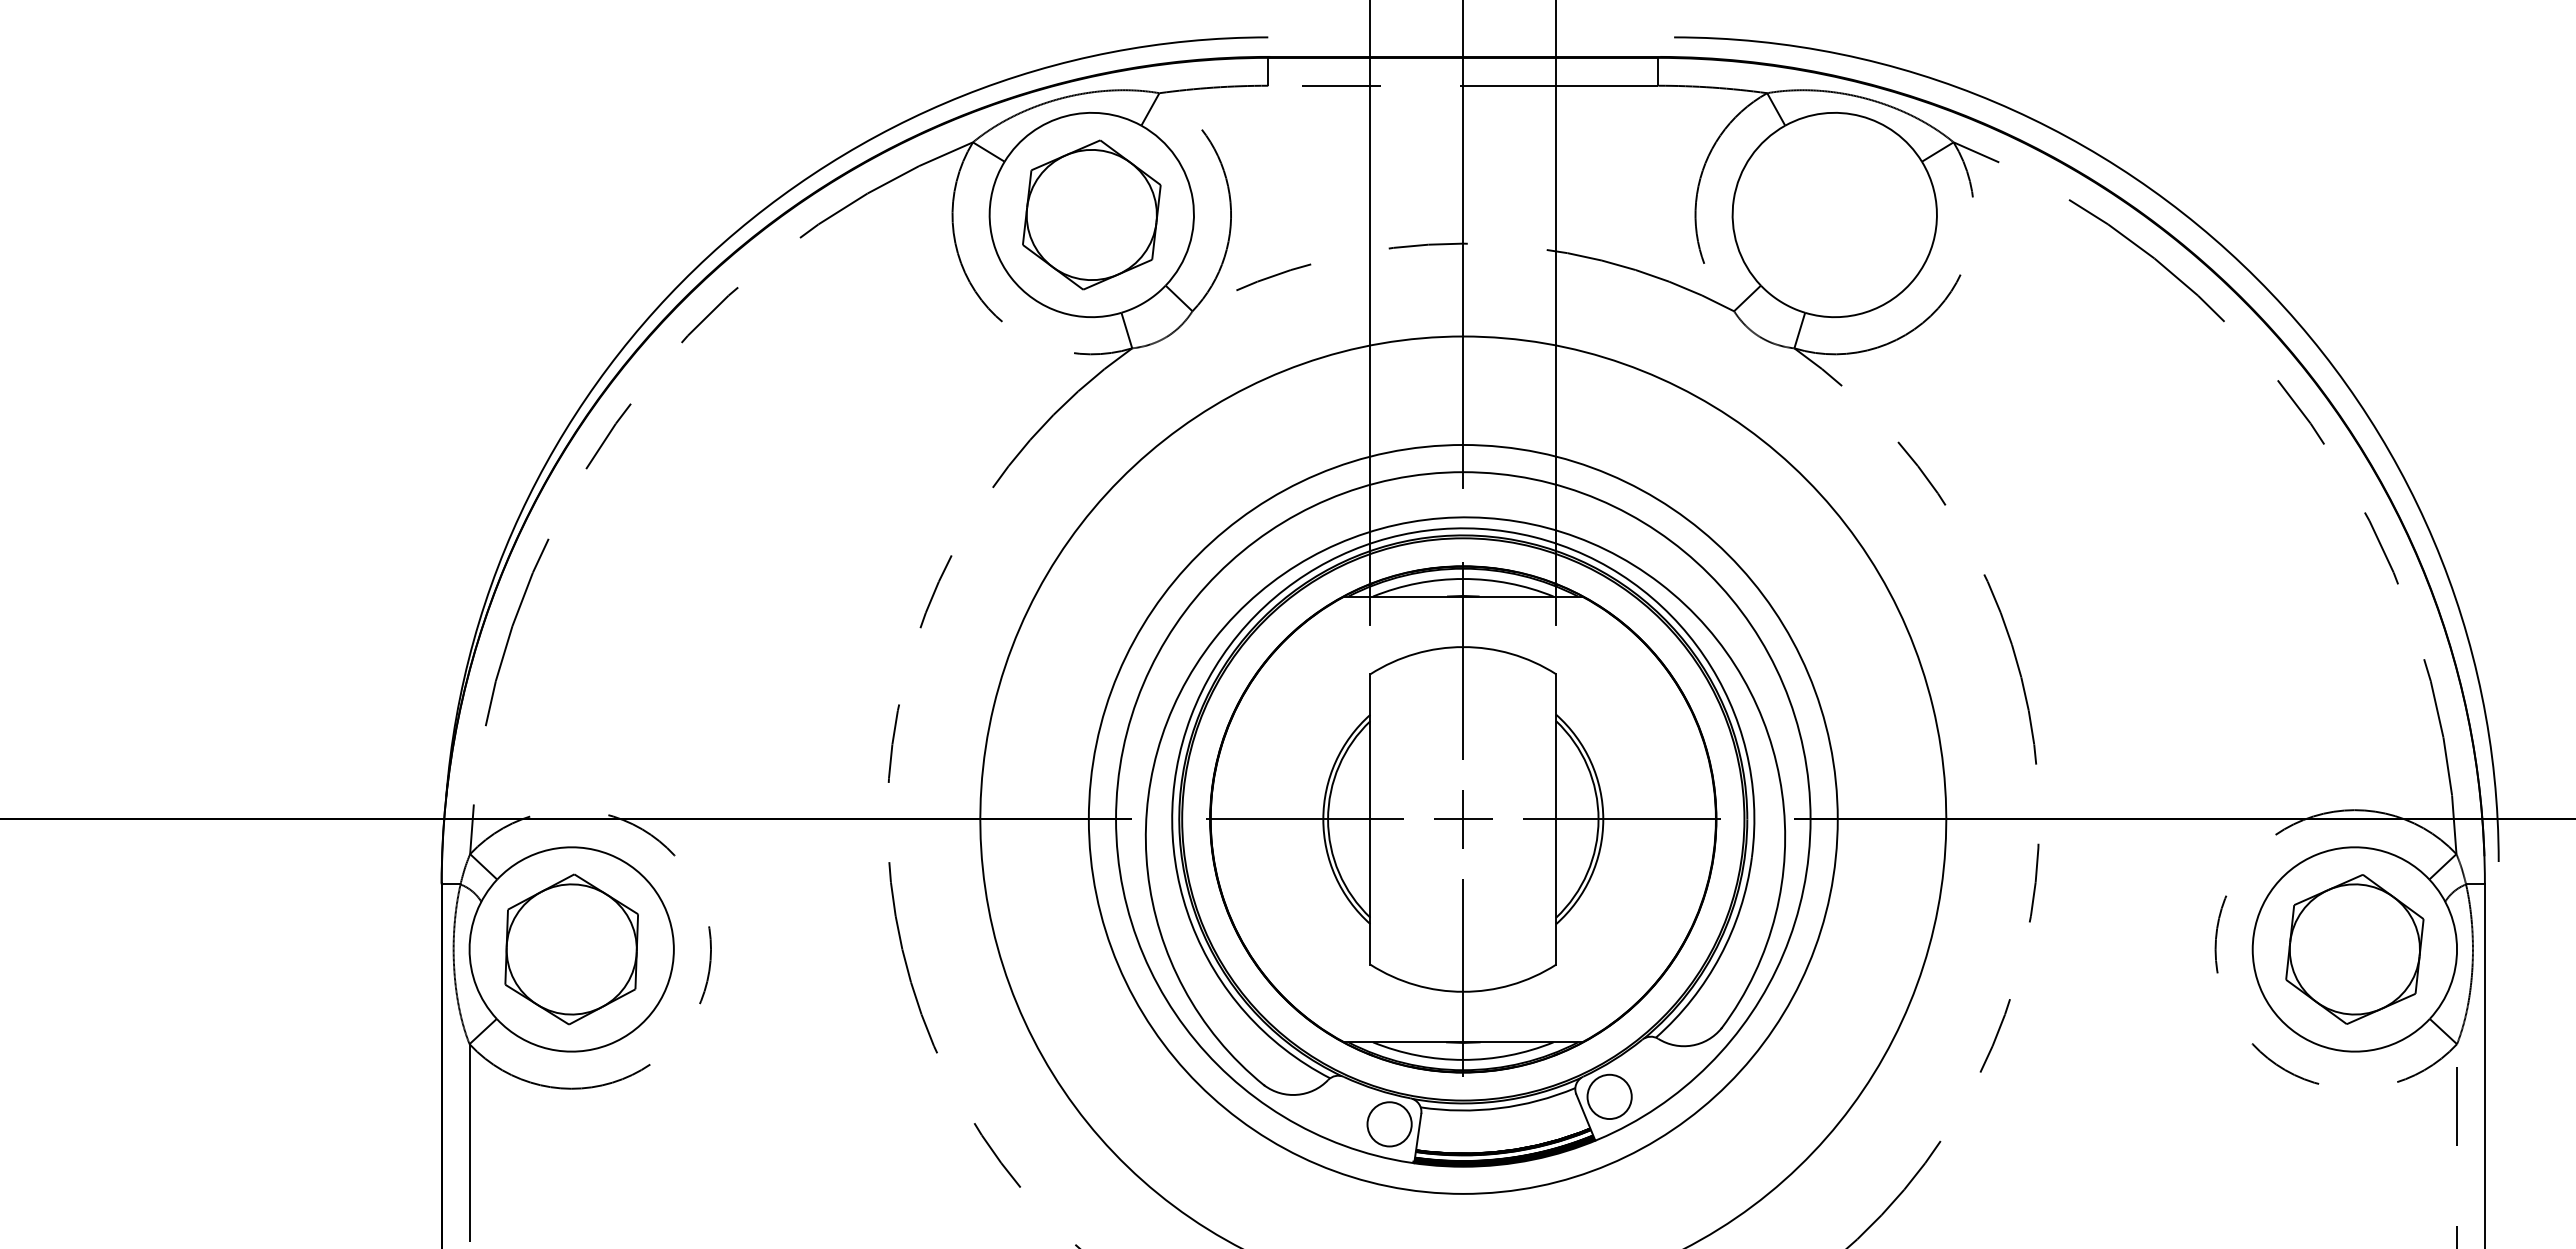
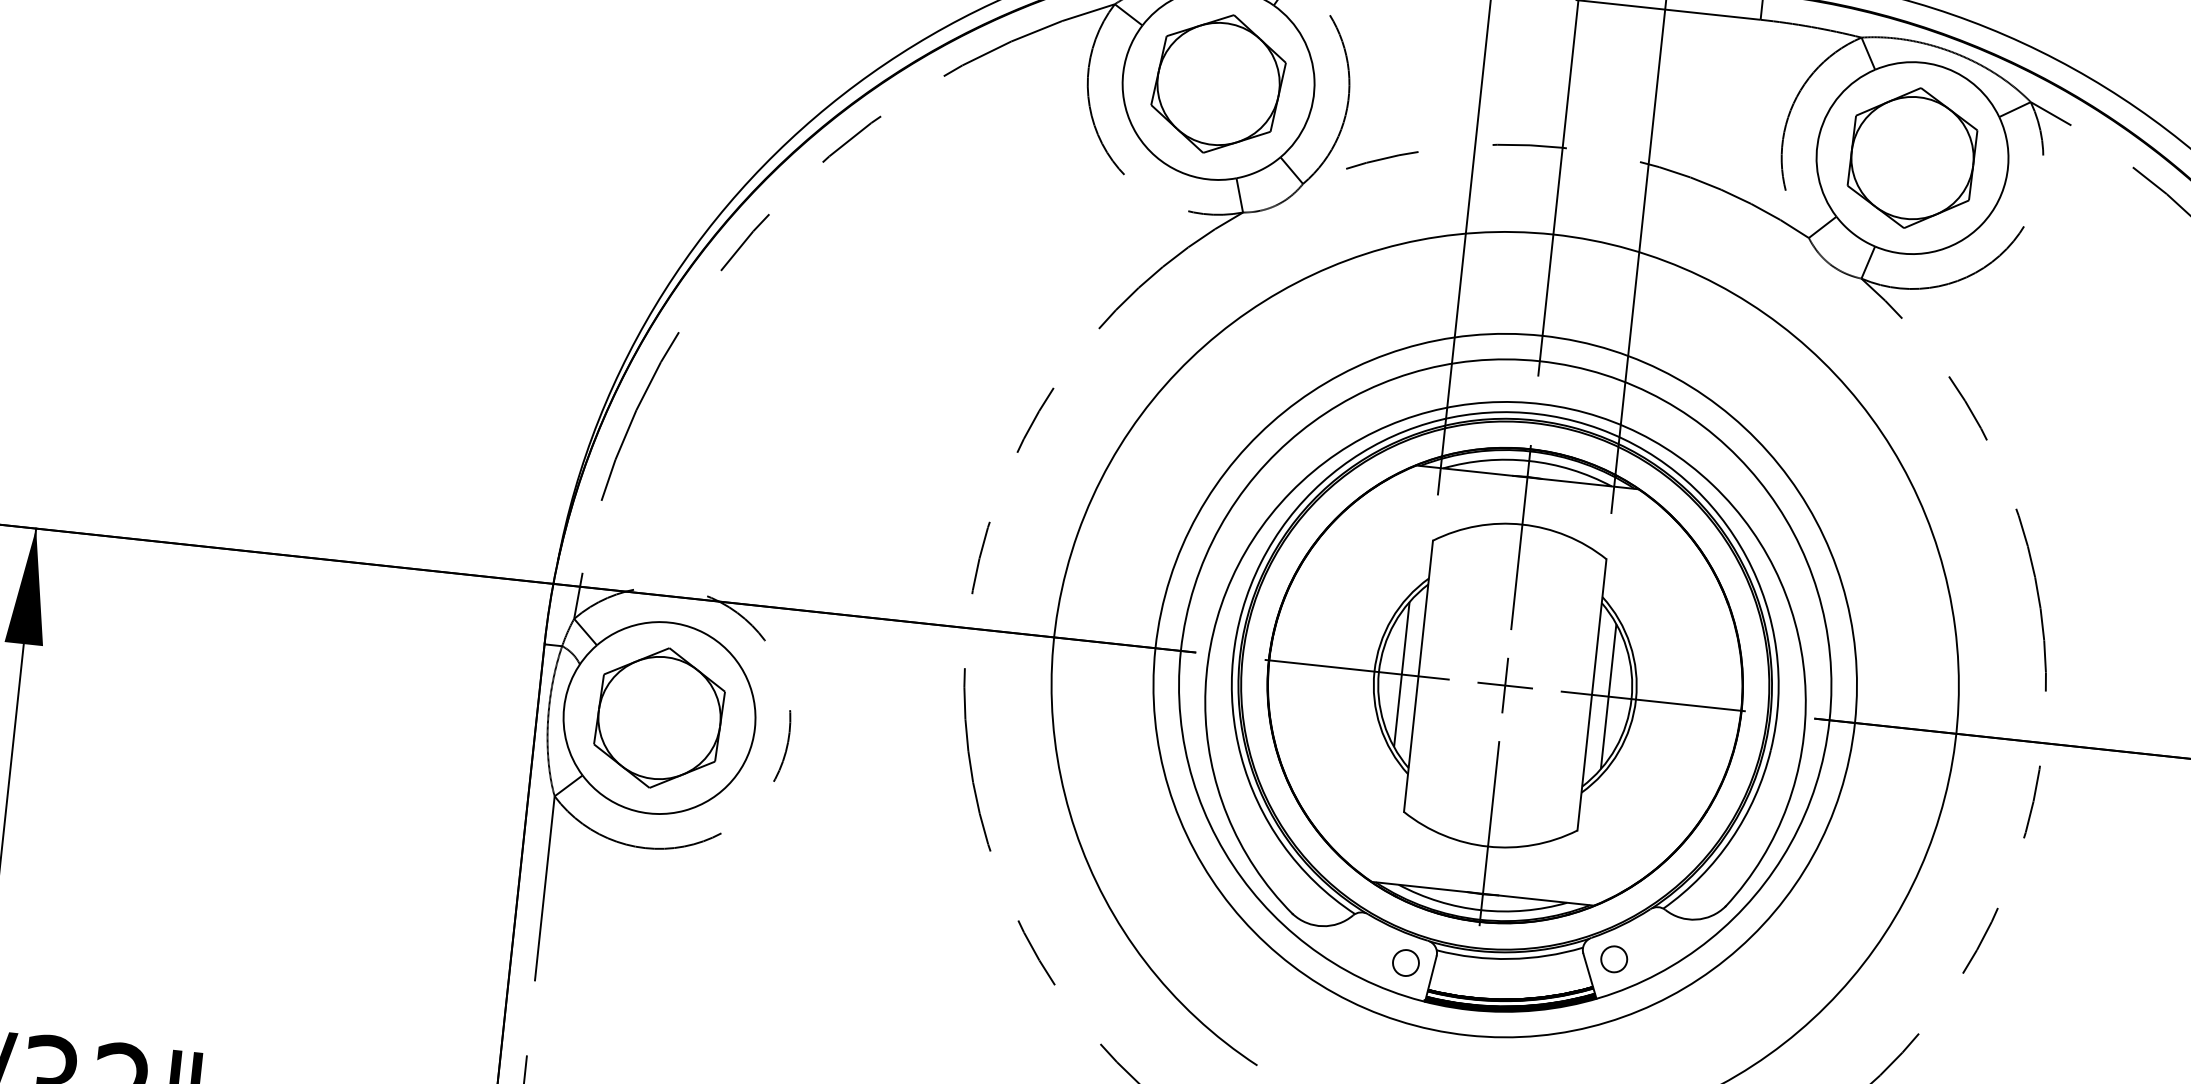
part: (1834, 214) -> (1912, 157), added
line: (1352, 819) -> (1401, 674), added
line: (1574, 819) -> (1609, 696), added
circle: (1609, 1096) -> (1614, 958), size x0.62
circle: (1389, 1124) -> (1405, 963), size x0.62

